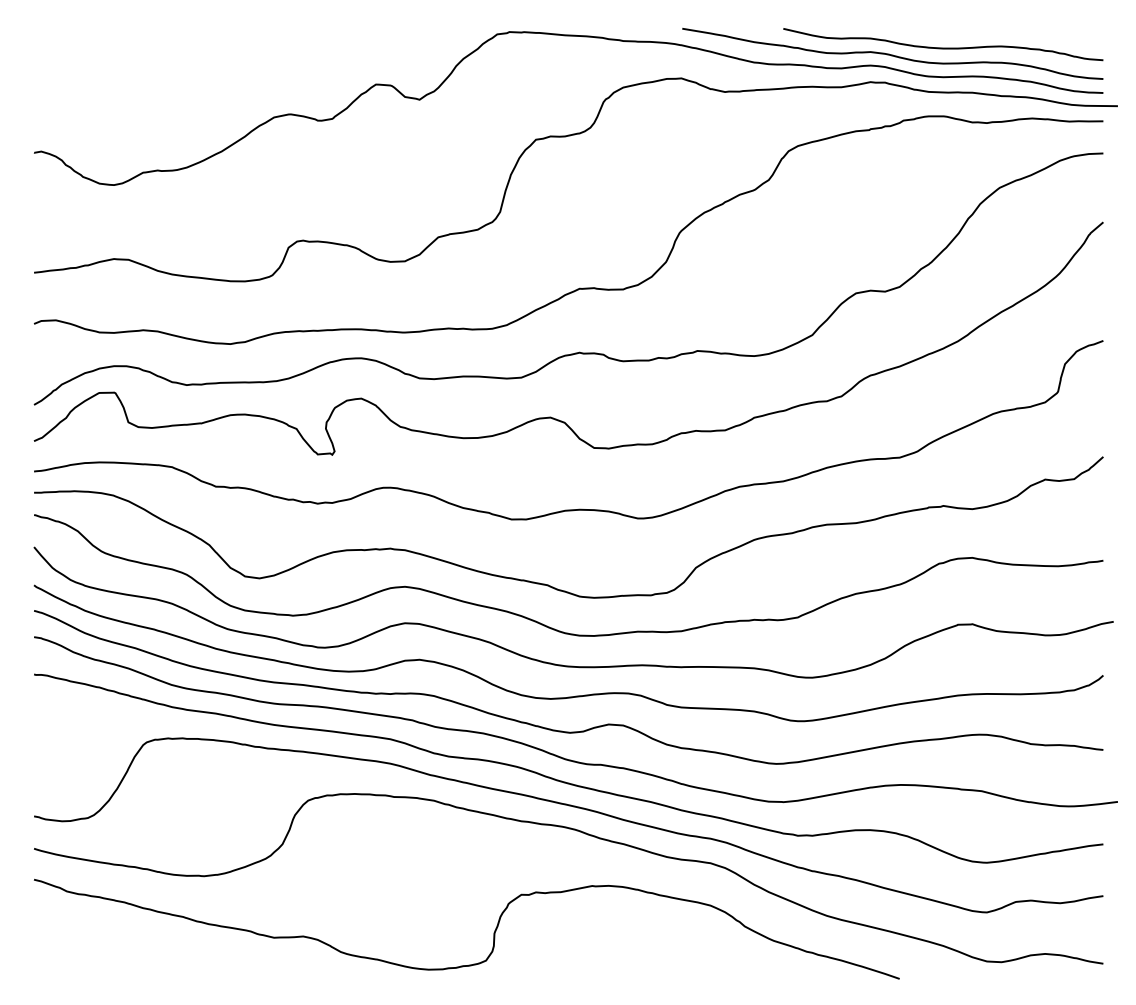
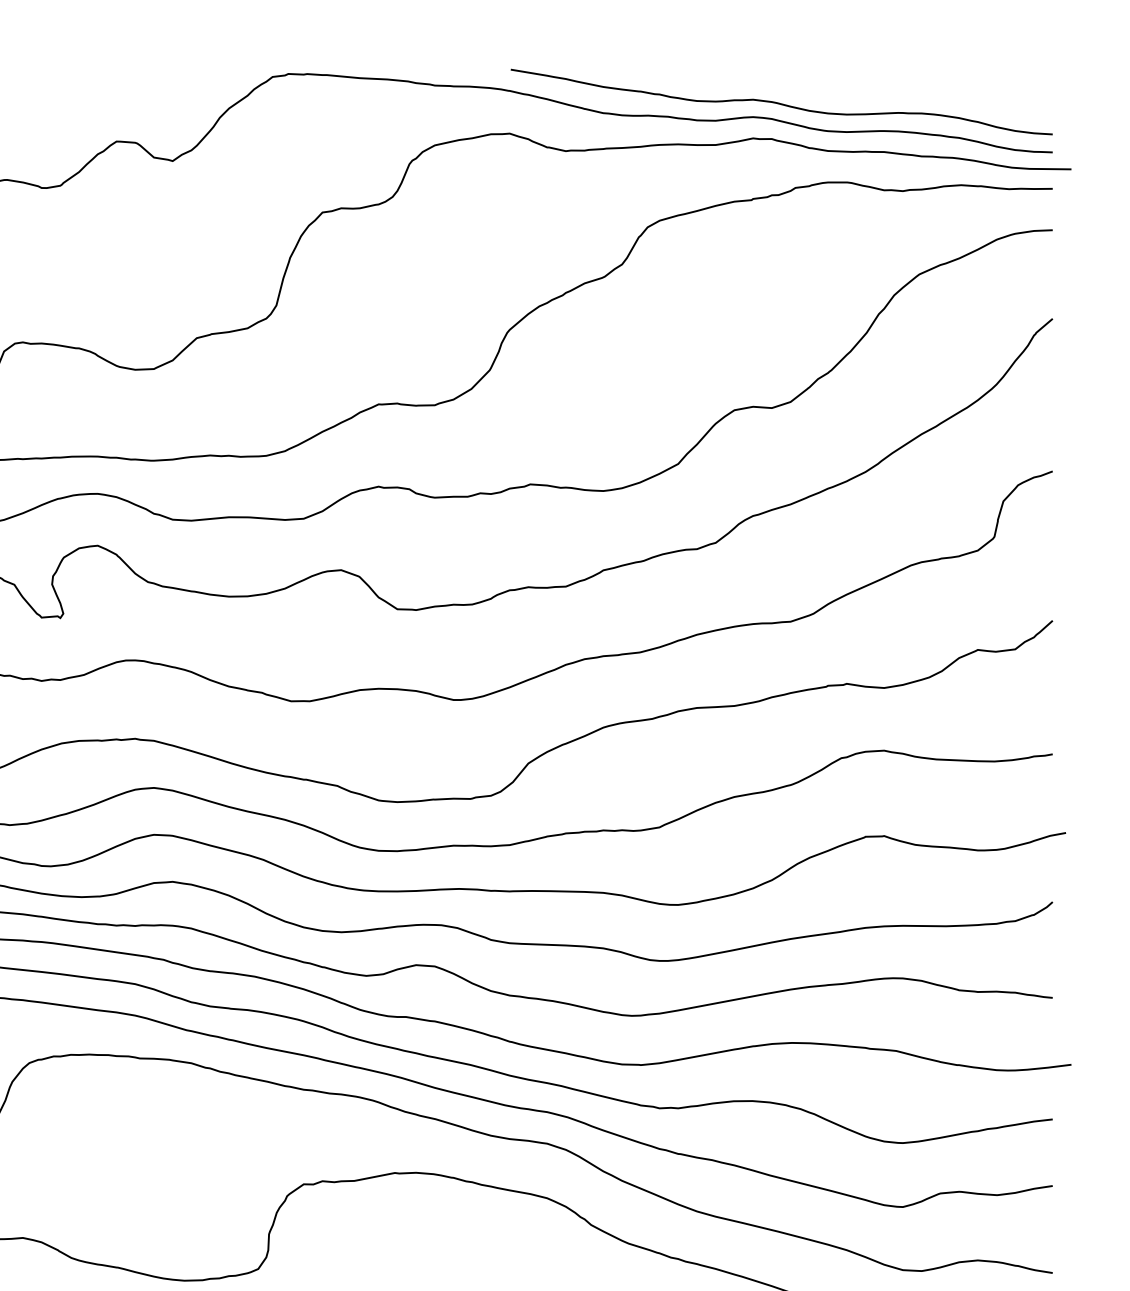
curve: (943, 47) -> (846, 93), removed

